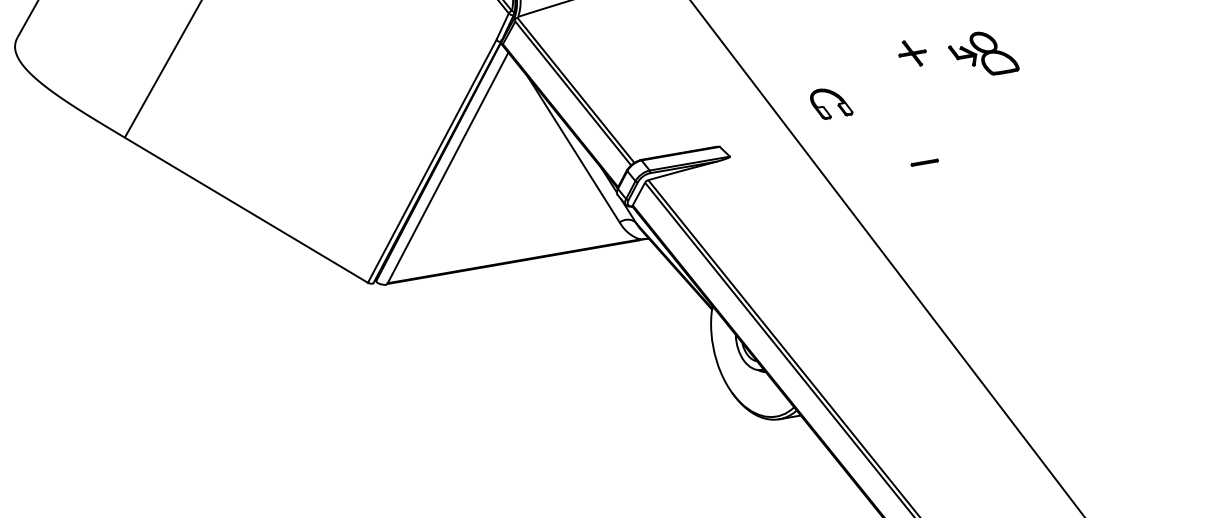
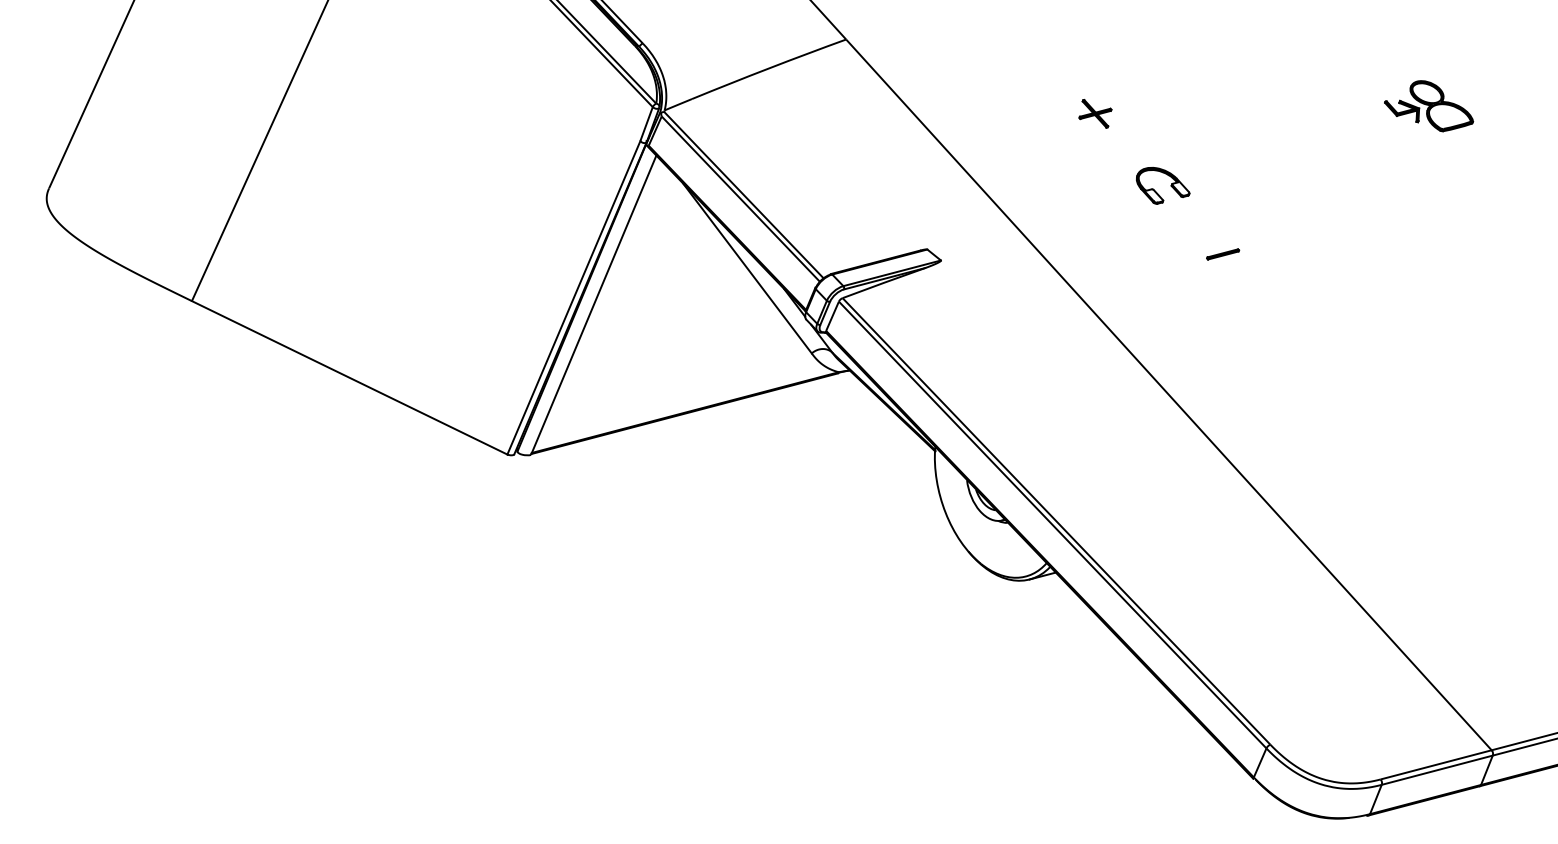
part: (912, 53) -> (1095, 113), moved
part: (984, 53) -> (1429, 106), moved
part: (837, 105) -> (1170, 185), moved
part: (925, 162) -> (1223, 254), moved

